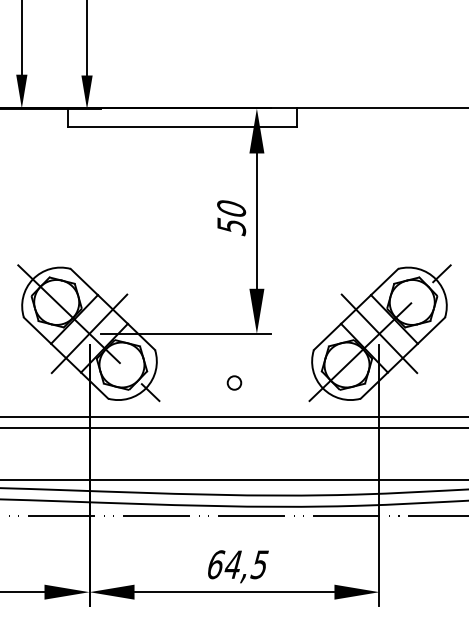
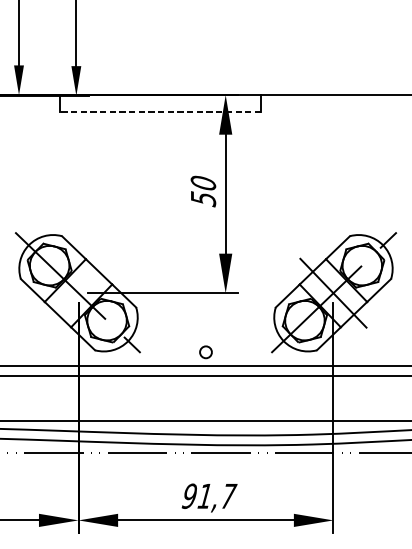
line: (182, 127) -> (160, 111), solid -> dashed
line: (89, 333) -> (78, 292), removed
circle: (234, 382) -> (206, 351), moved
text: (238, 564) -> (209, 496), 64,5 -> 91,7

